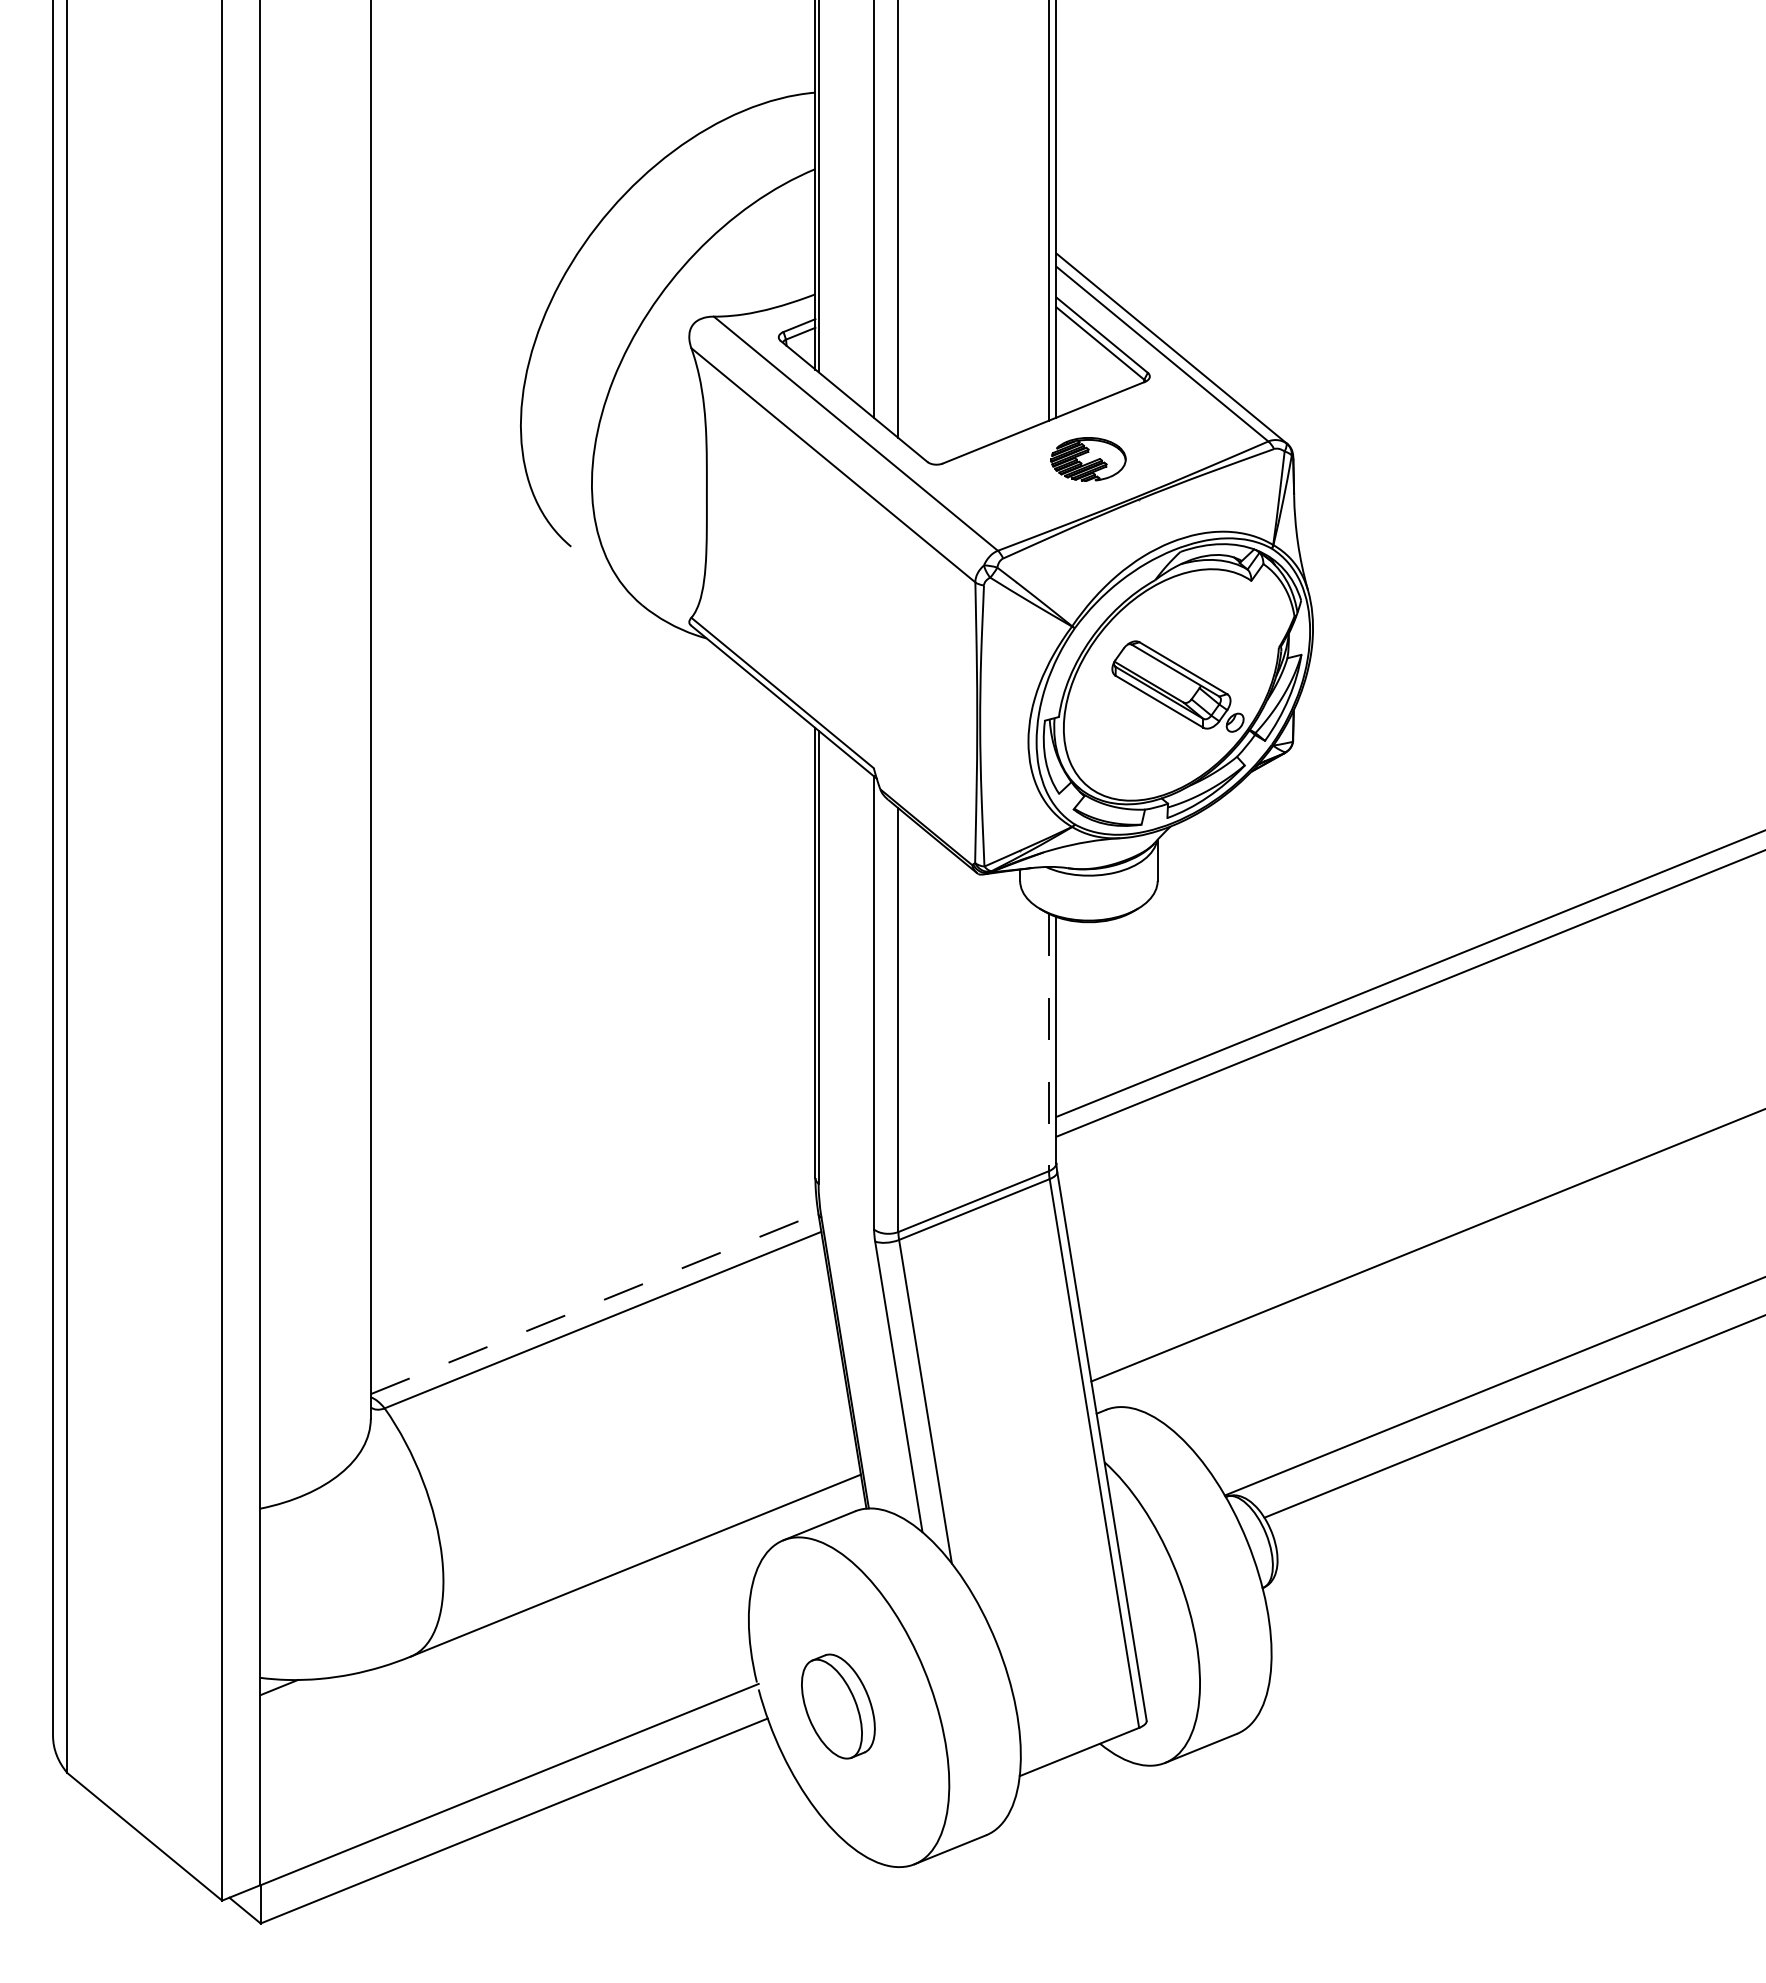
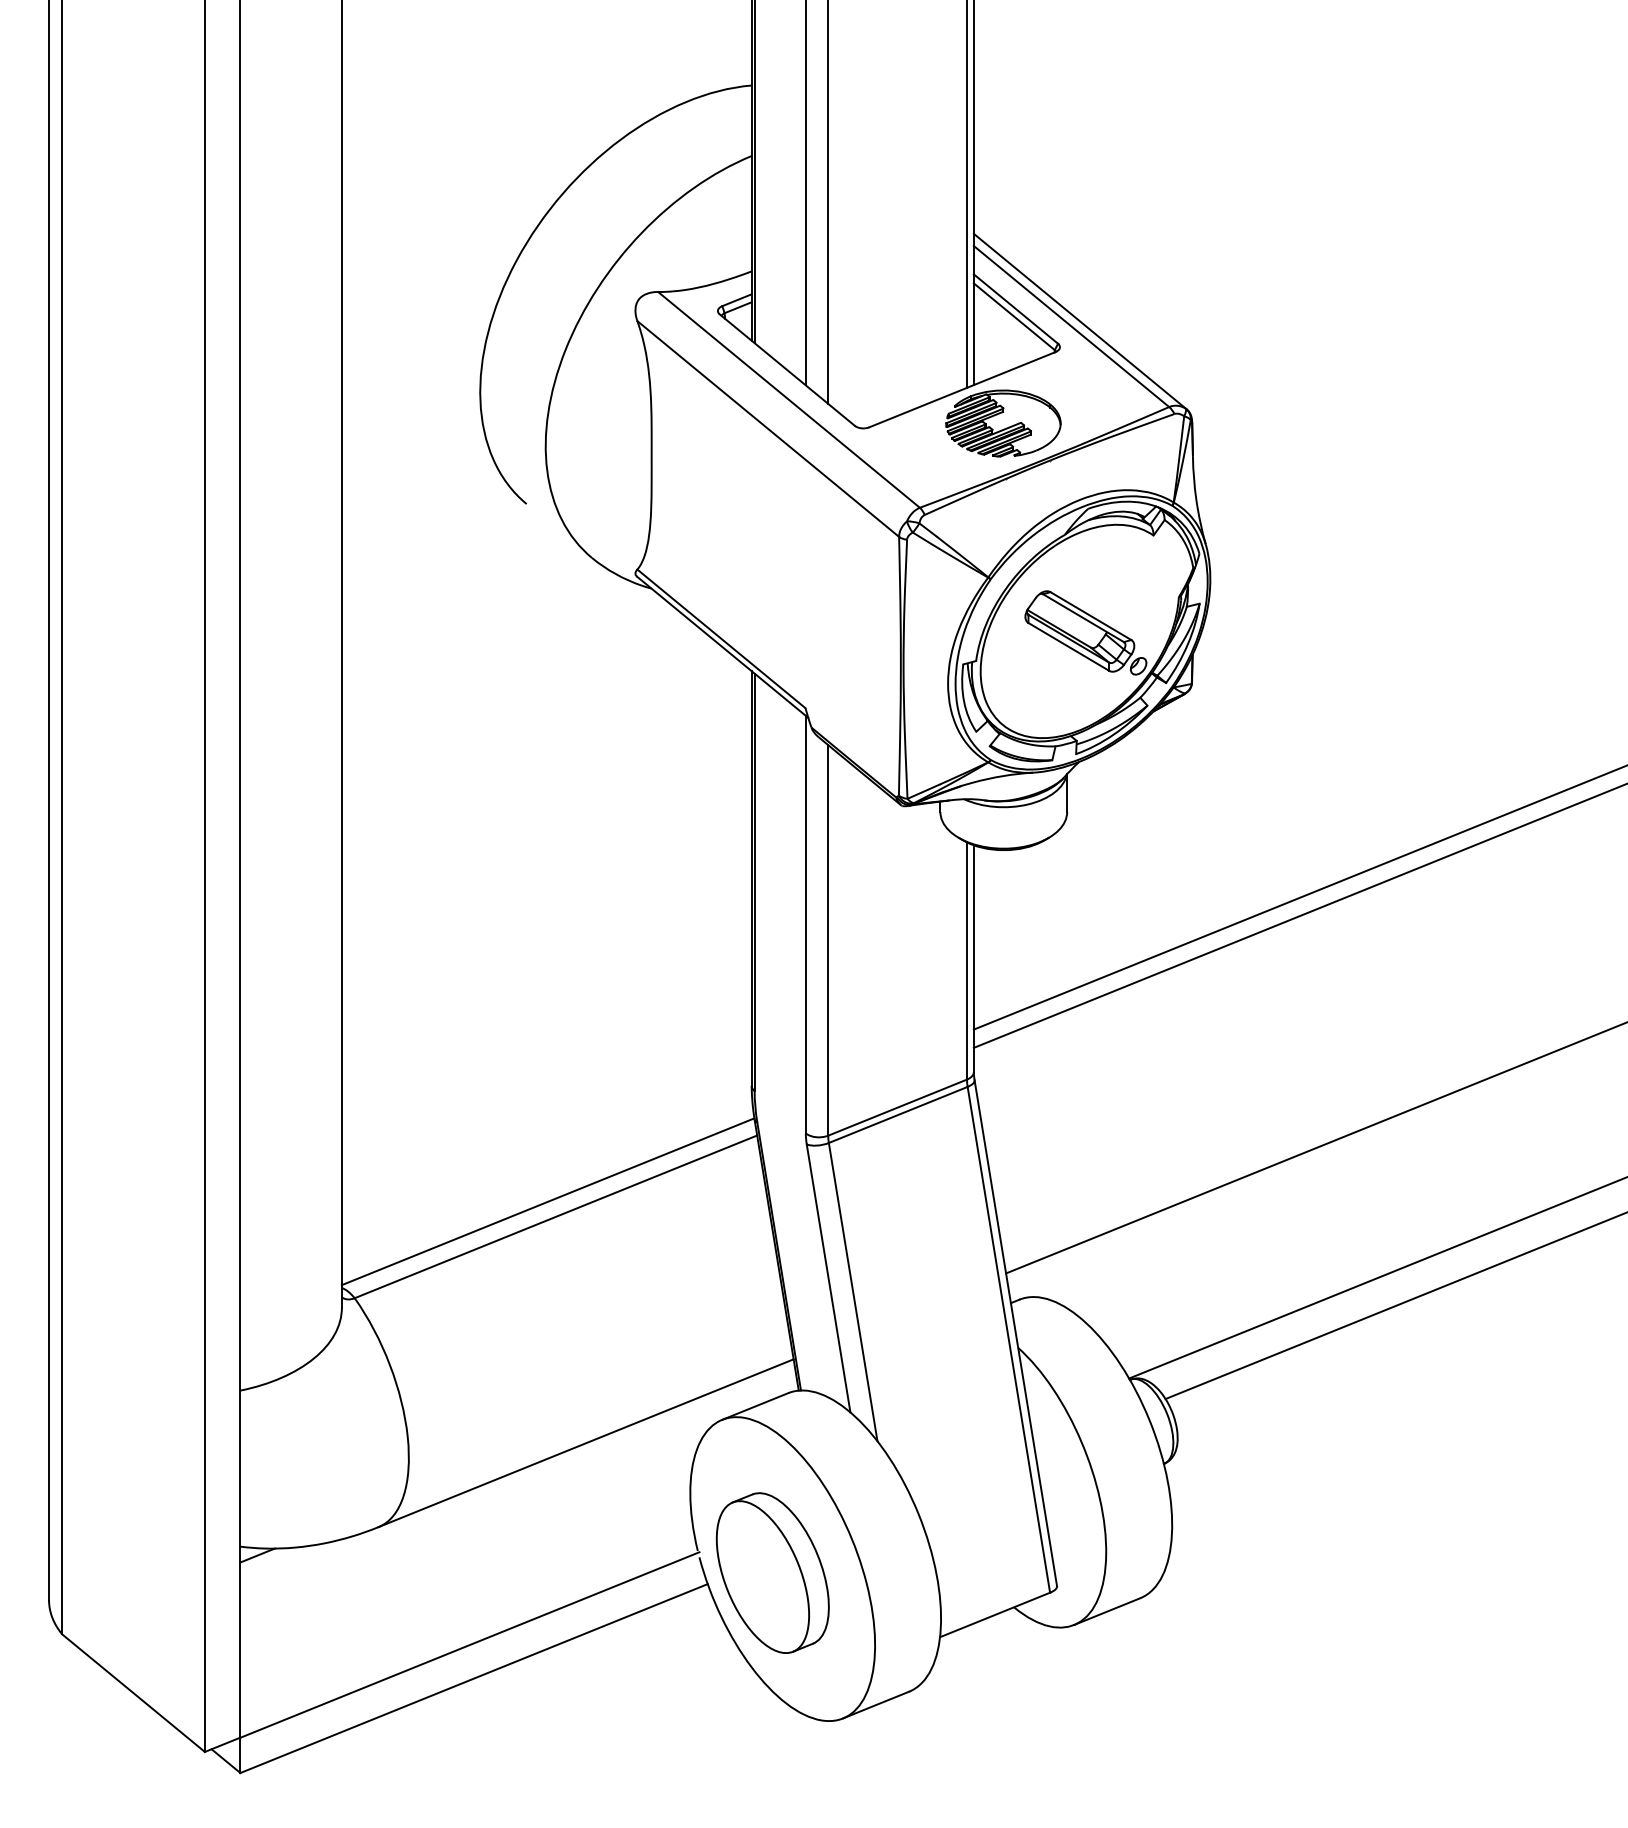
part: (1088, 459) -> (1003, 423), size x1.67
line: (1049, 1042) -> (967, 961), dashed -> solid
line: (595, 1303) -> (549, 1201), dashed -> solid
part: (838, 1706) -> (772, 1573), size x1.67

